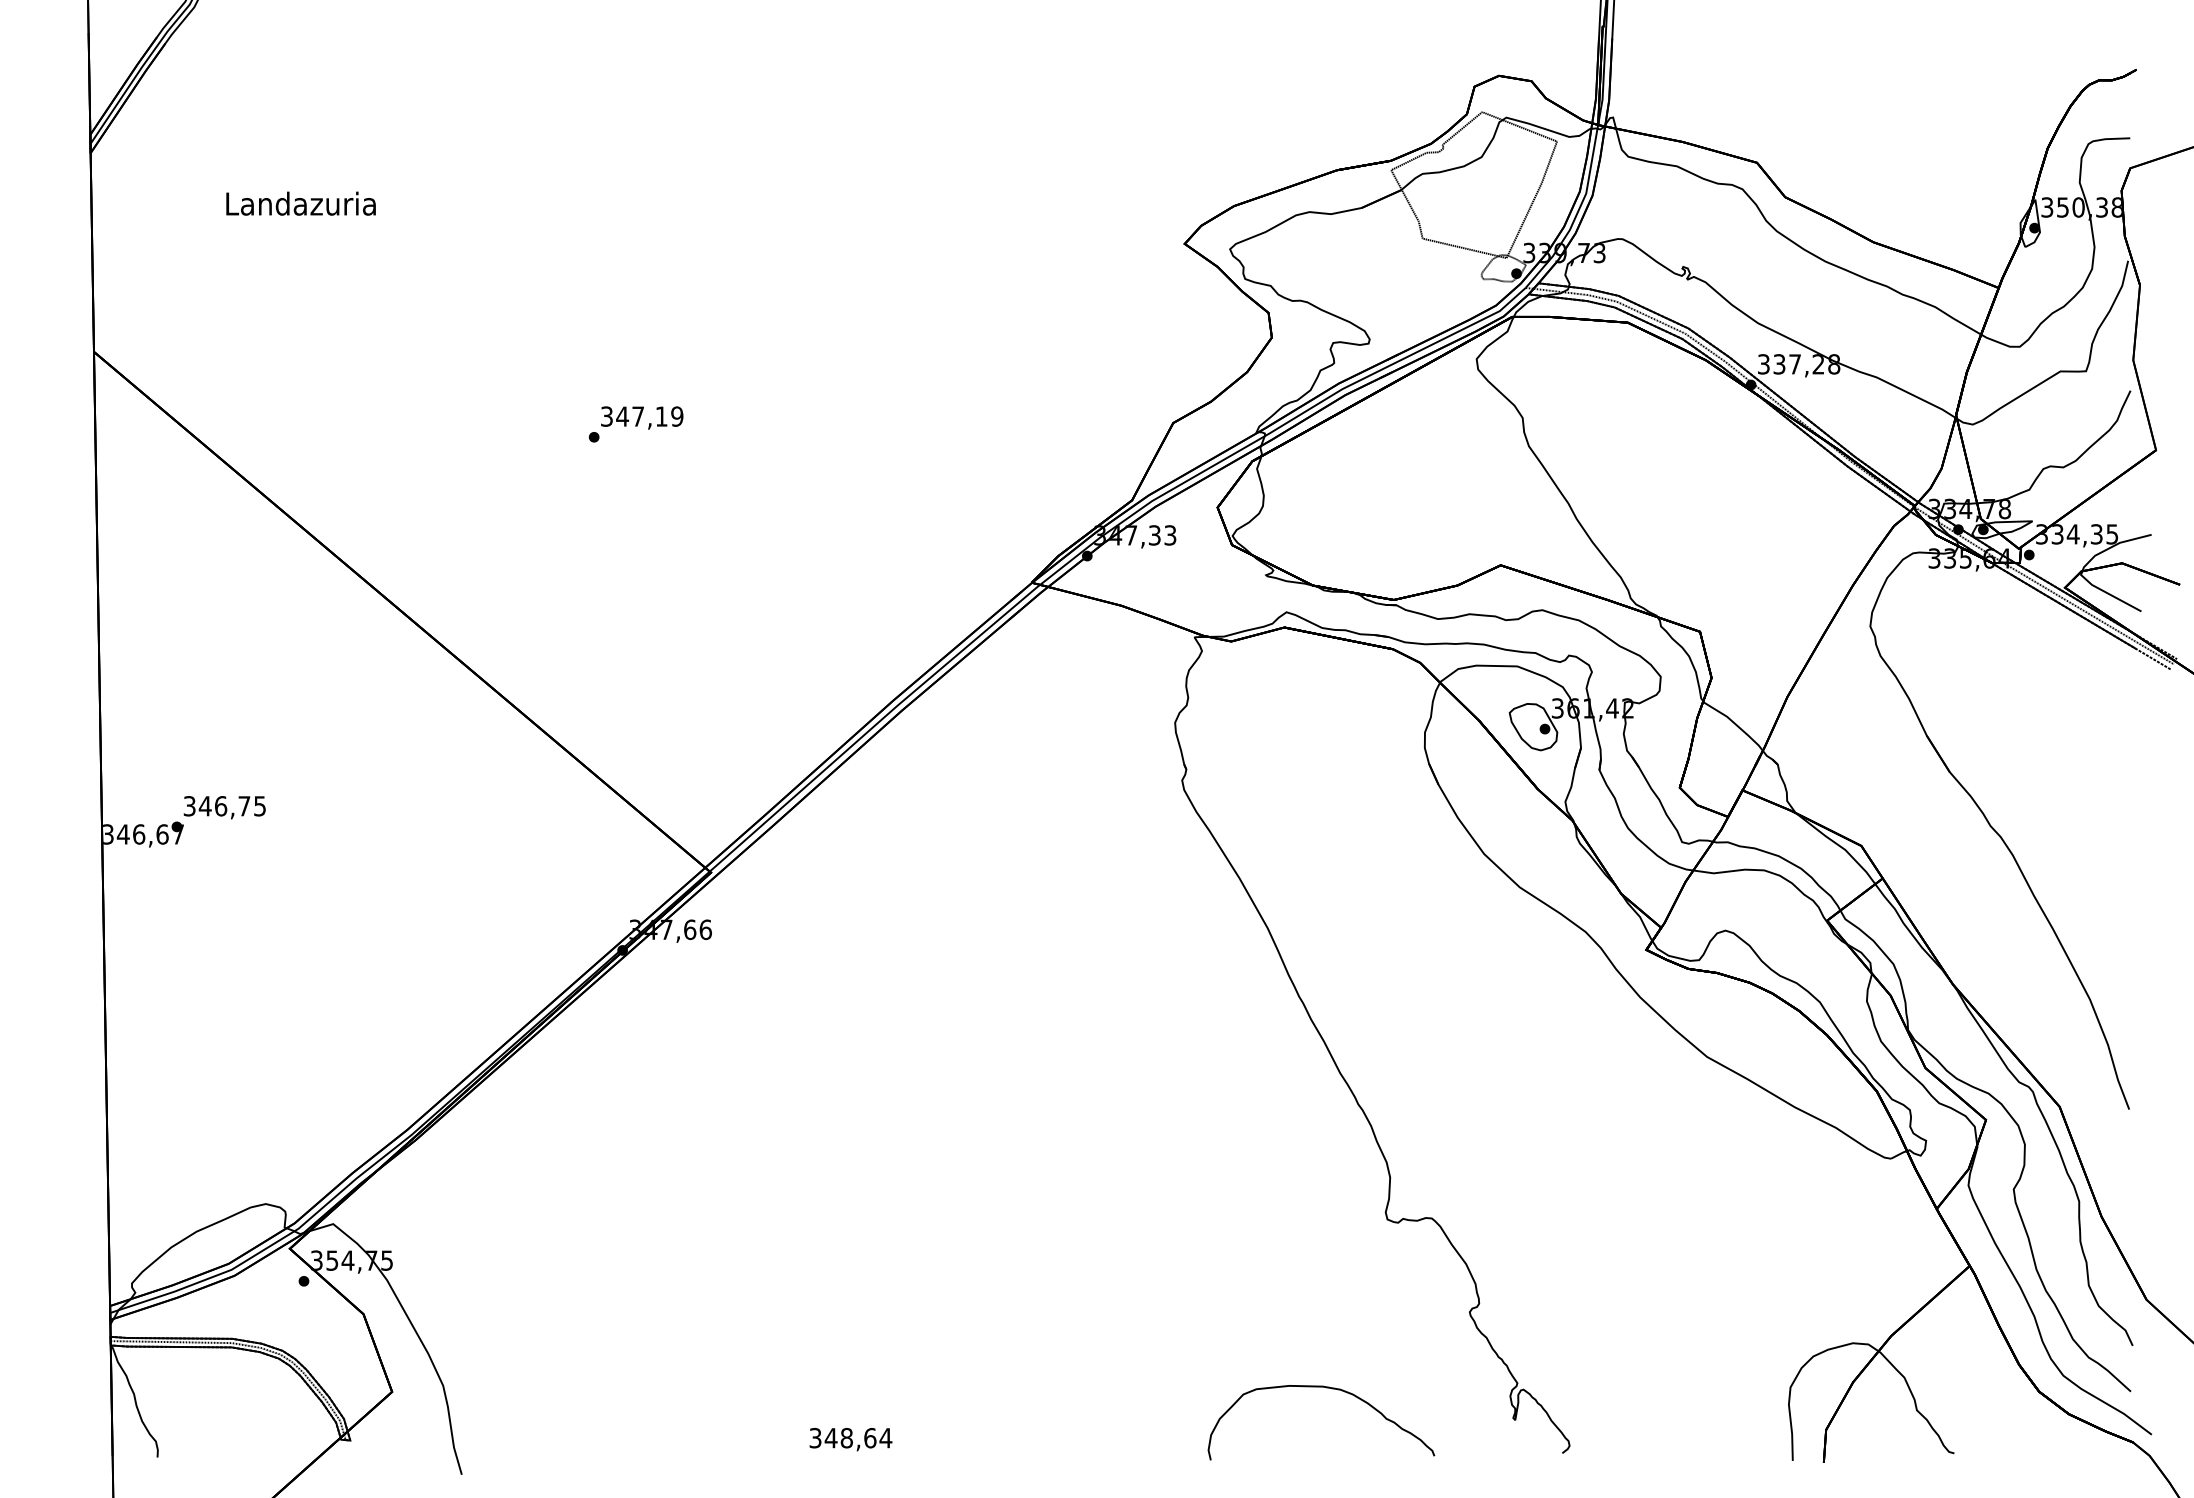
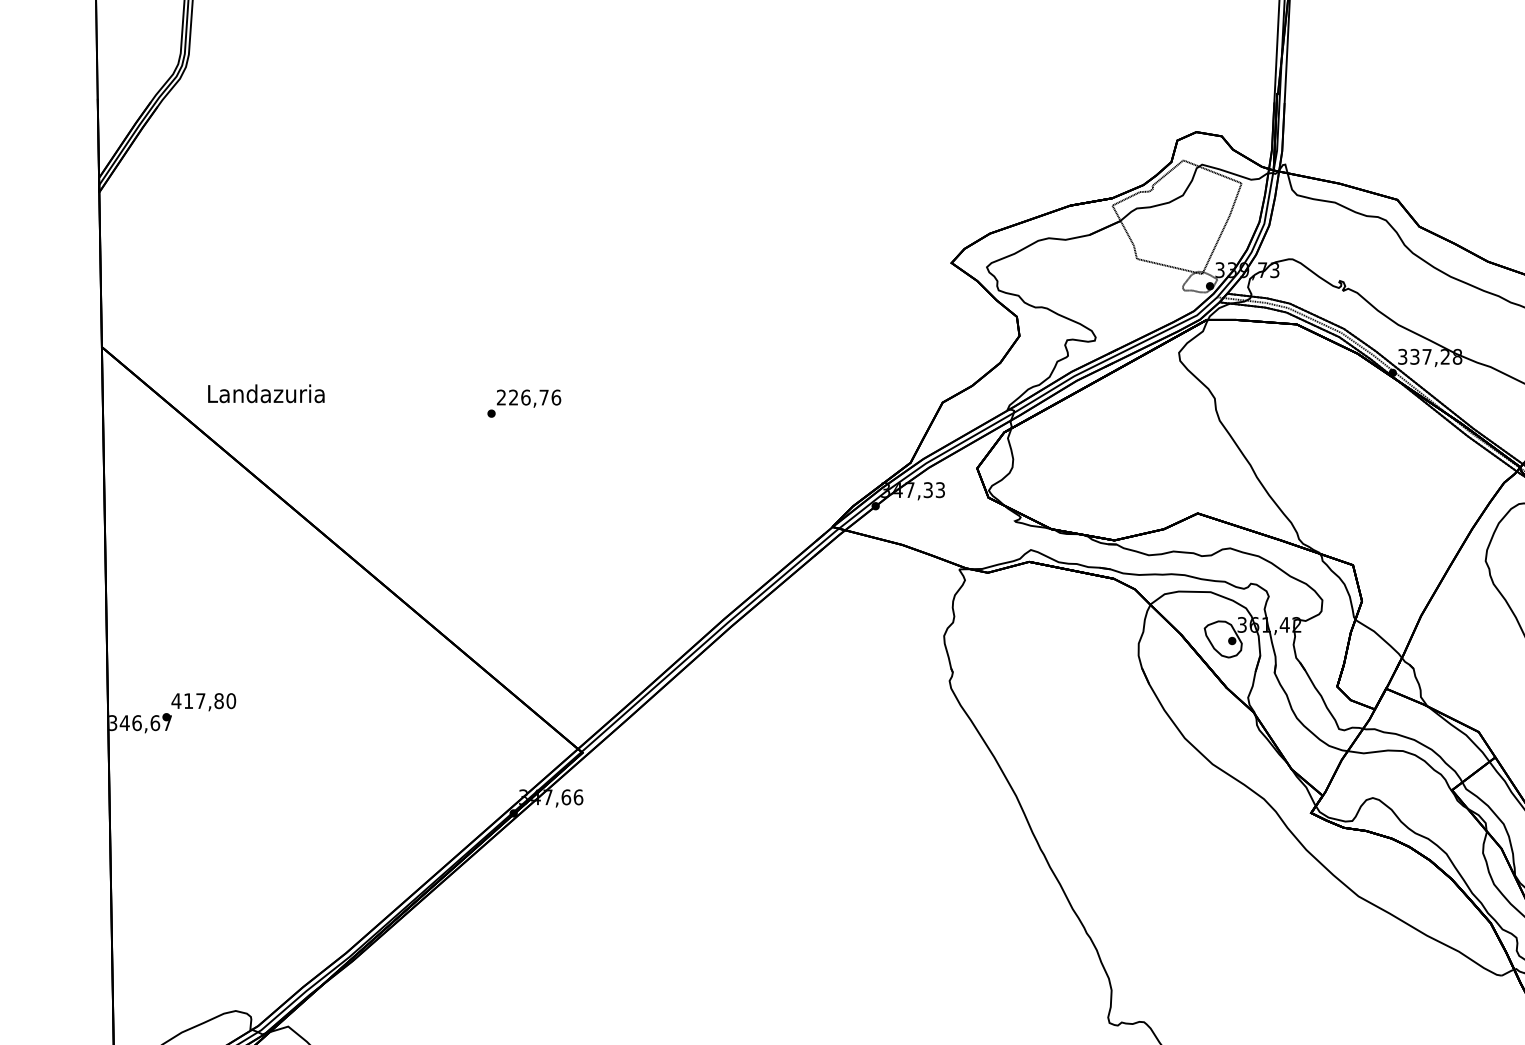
text: (300, 203) -> (265, 393), moved
text: (642, 416) -> (529, 397), 347,19 -> 226,76
text: (224, 806) -> (203, 701), 346,75 -> 417,80

